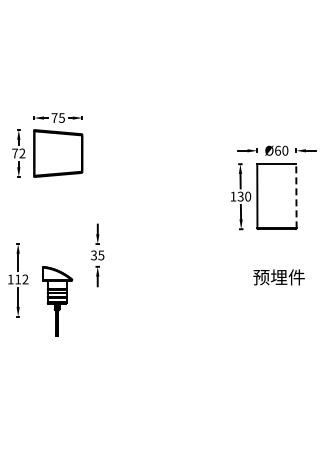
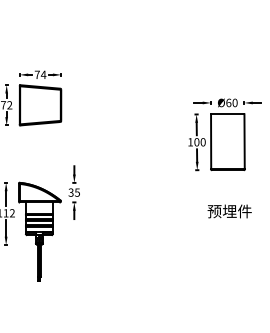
text: (61, 117) -> (43, 74), 75 -> 74
line: (296, 195) -> (244, 141), dashed -> solid
text: (240, 196) -> (196, 142), 130 -> 100
part: (57, 301) -> (39, 232), size x1.67

